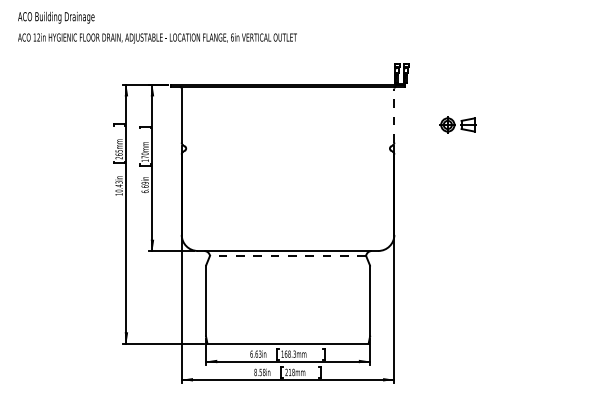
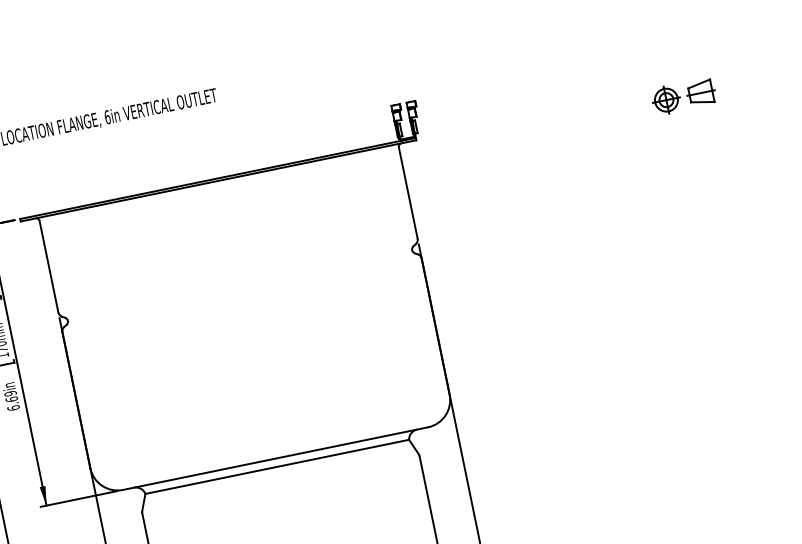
line: (394, 115) -> (408, 192), dashed -> solid
part: (457, 124) -> (682, 96), moved
line: (287, 255) -> (276, 466), dashed -> solid

